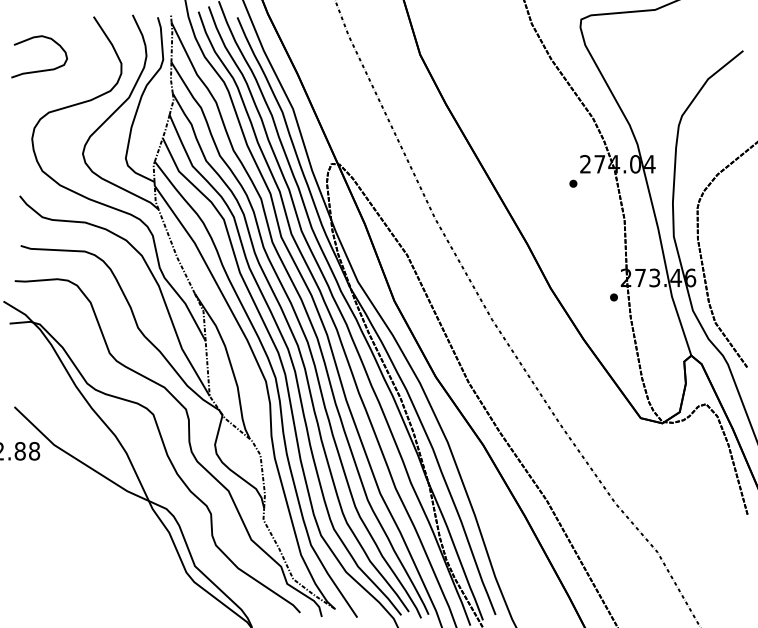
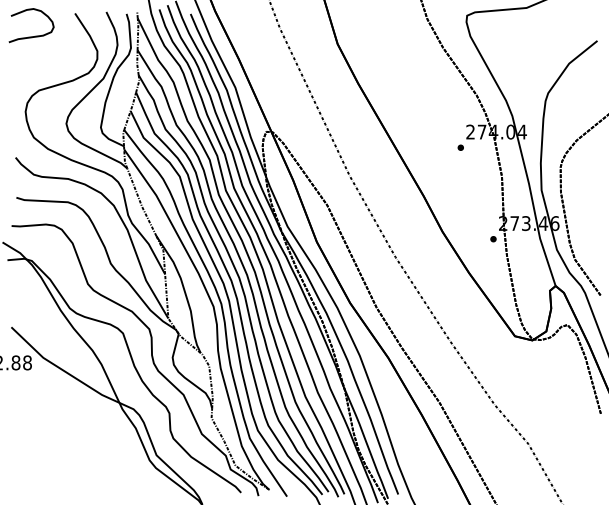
curve: (43, 69) -> (34, 35), moved

